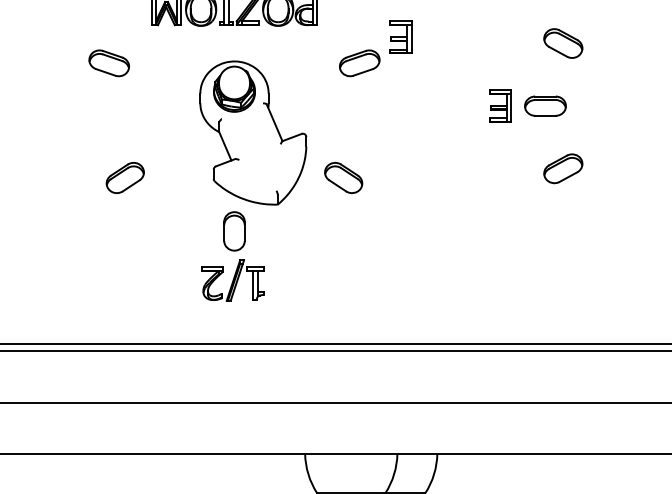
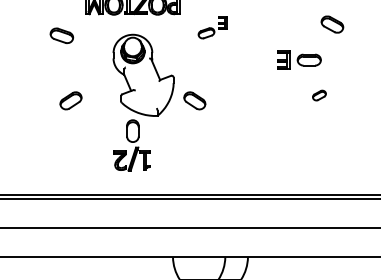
part: (563, 43) -> (332, 24), moved
part: (374, 48) -> (212, 27), size x0.7
part: (563, 168) -> (319, 95), size x0.6

